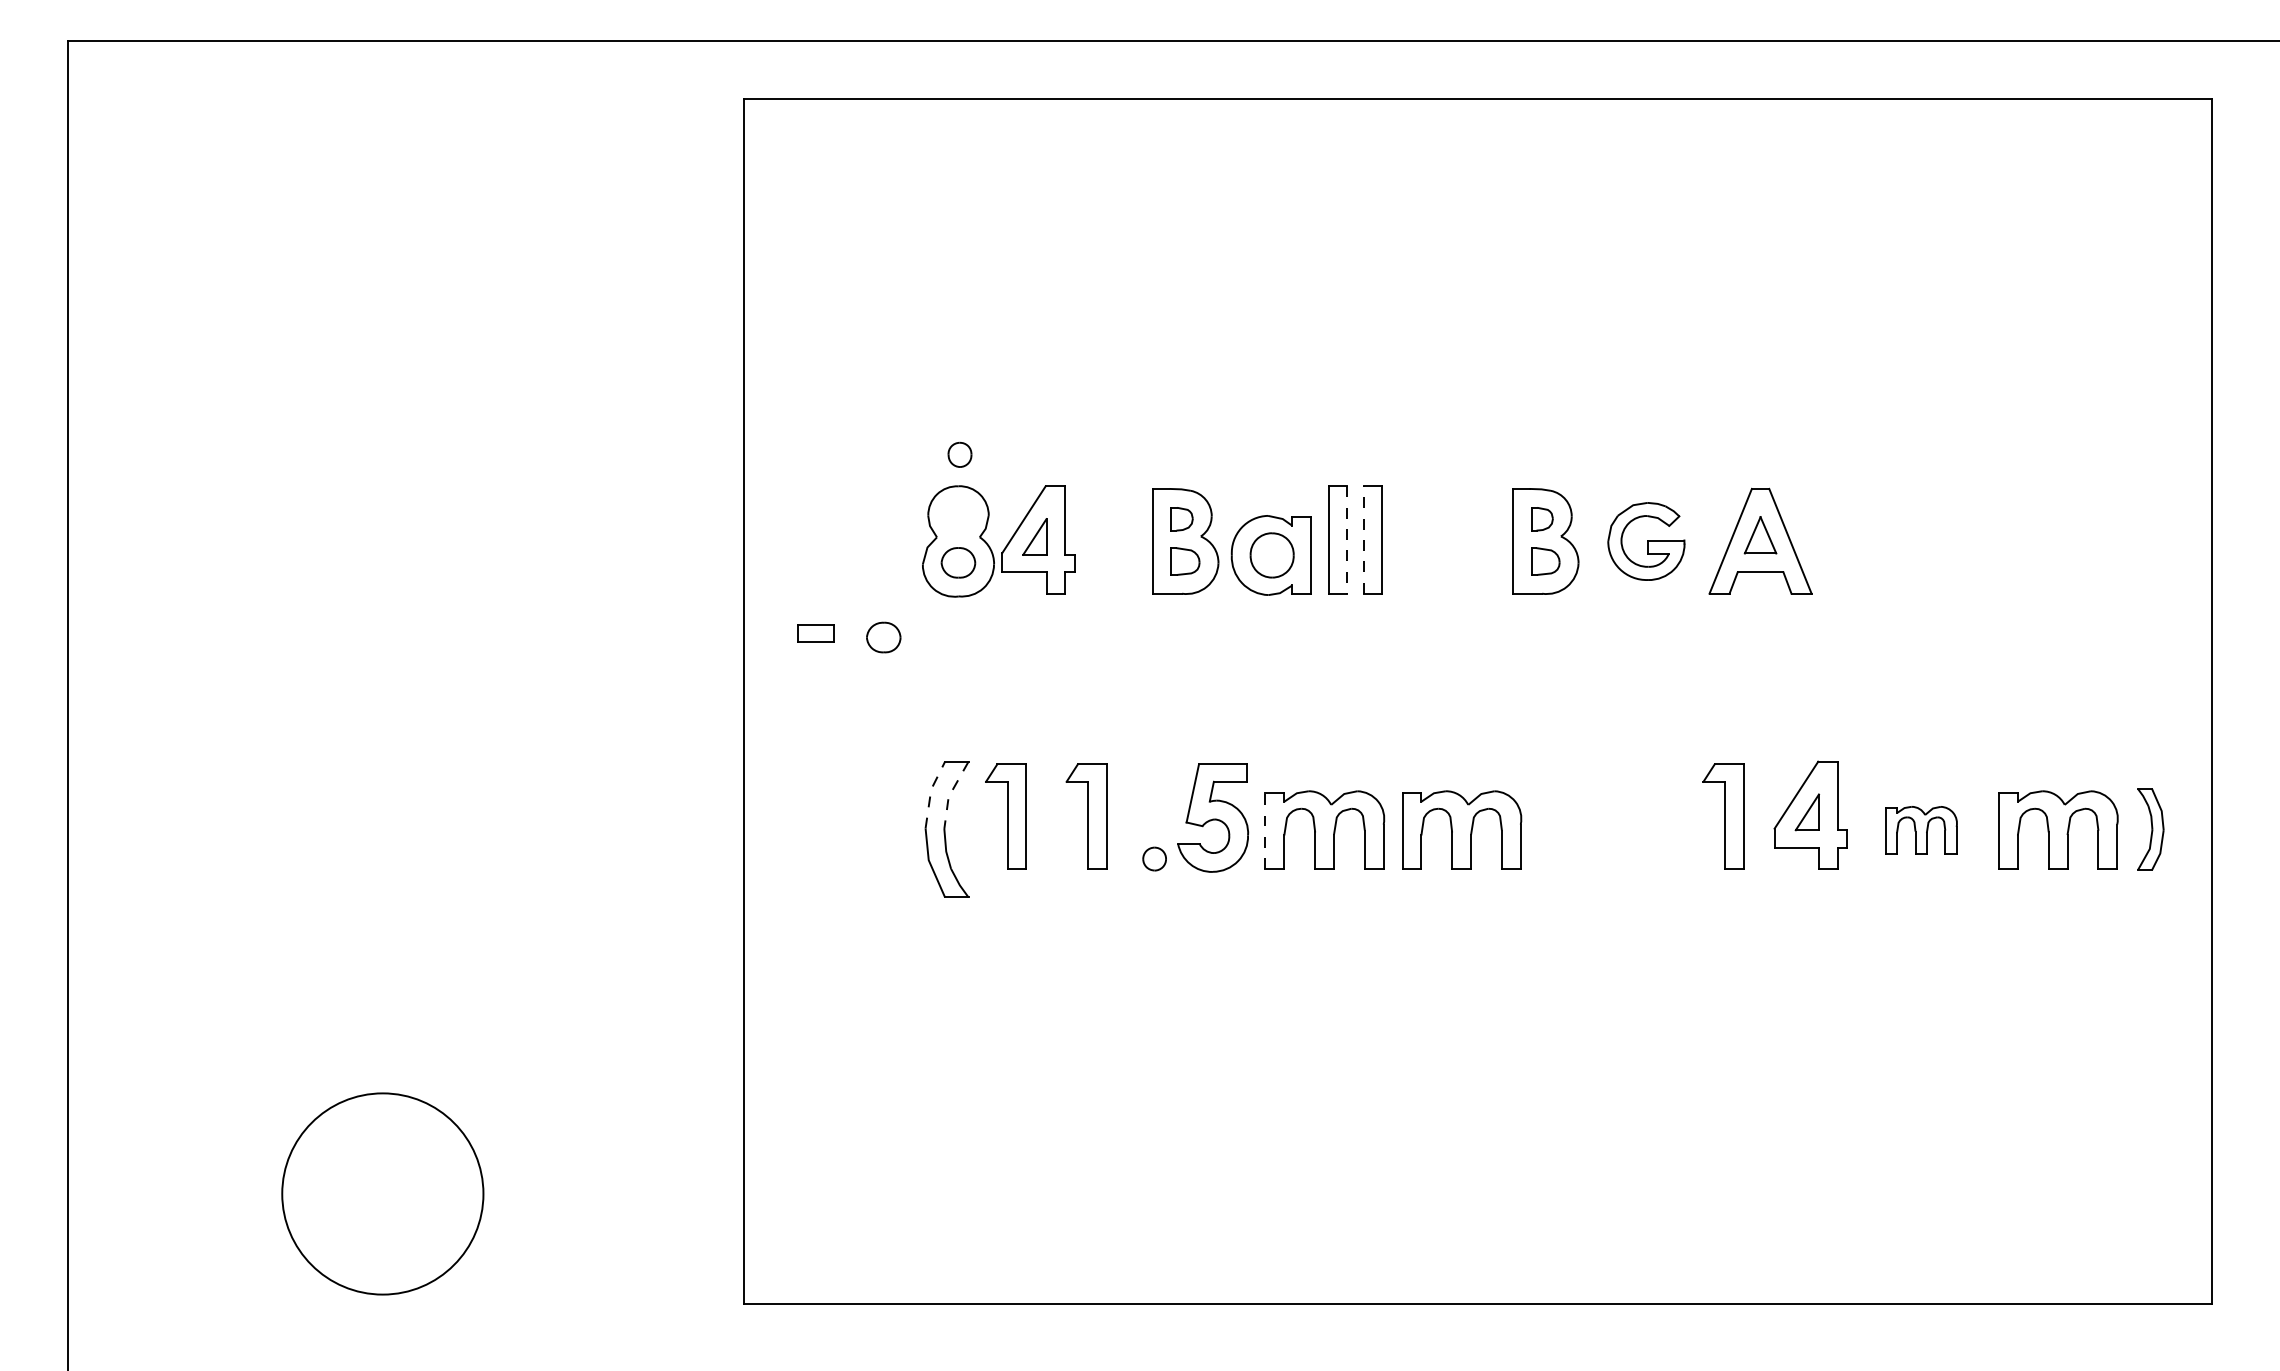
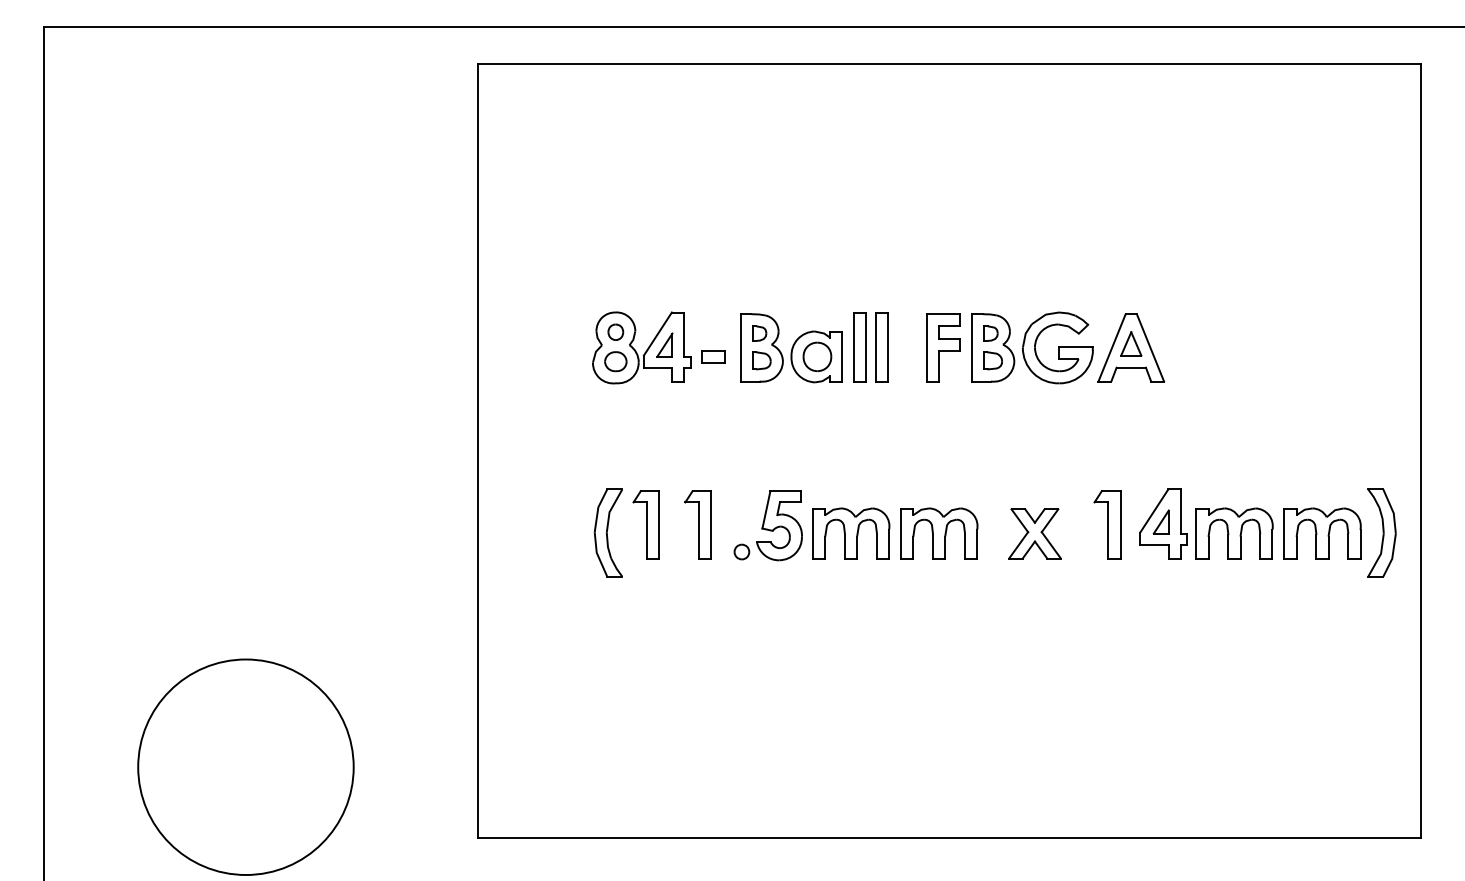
part: (959, 453) -> (615, 331), moved
line: (1346, 540) -> (865, 347), dashed -> solid
line: (1364, 540) -> (876, 347), dashed -> solid
part: (1468, 540) -> (943, 347), added
part: (1645, 540) -> (1057, 347), size x1.43
part: (816, 632) -> (713, 356), moved
part: (883, 637) -> (567, 409), removed
line: (931, 792) -> (598, 509), dashed -> solid
line: (950, 794) -> (610, 510), dashed -> solid
part: (2149, 828) -> (1381, 532), size x1.67
line: (1266, 830) -> (813, 533), dashed -> solid
part: (1609, 830) -> (1034, 533), added
part: (1921, 830) -> (1234, 533), size x1.67
circle: (382, 1192) -> (245, 766), size x1.67

